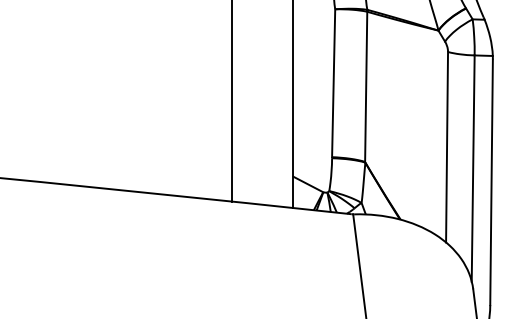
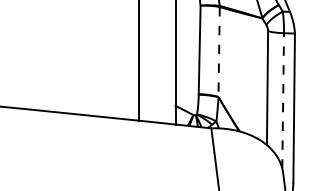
line: (366, 87) -> (219, 52), solid -> dashed
line: (473, 167) -> (283, 100), solid -> dashed

